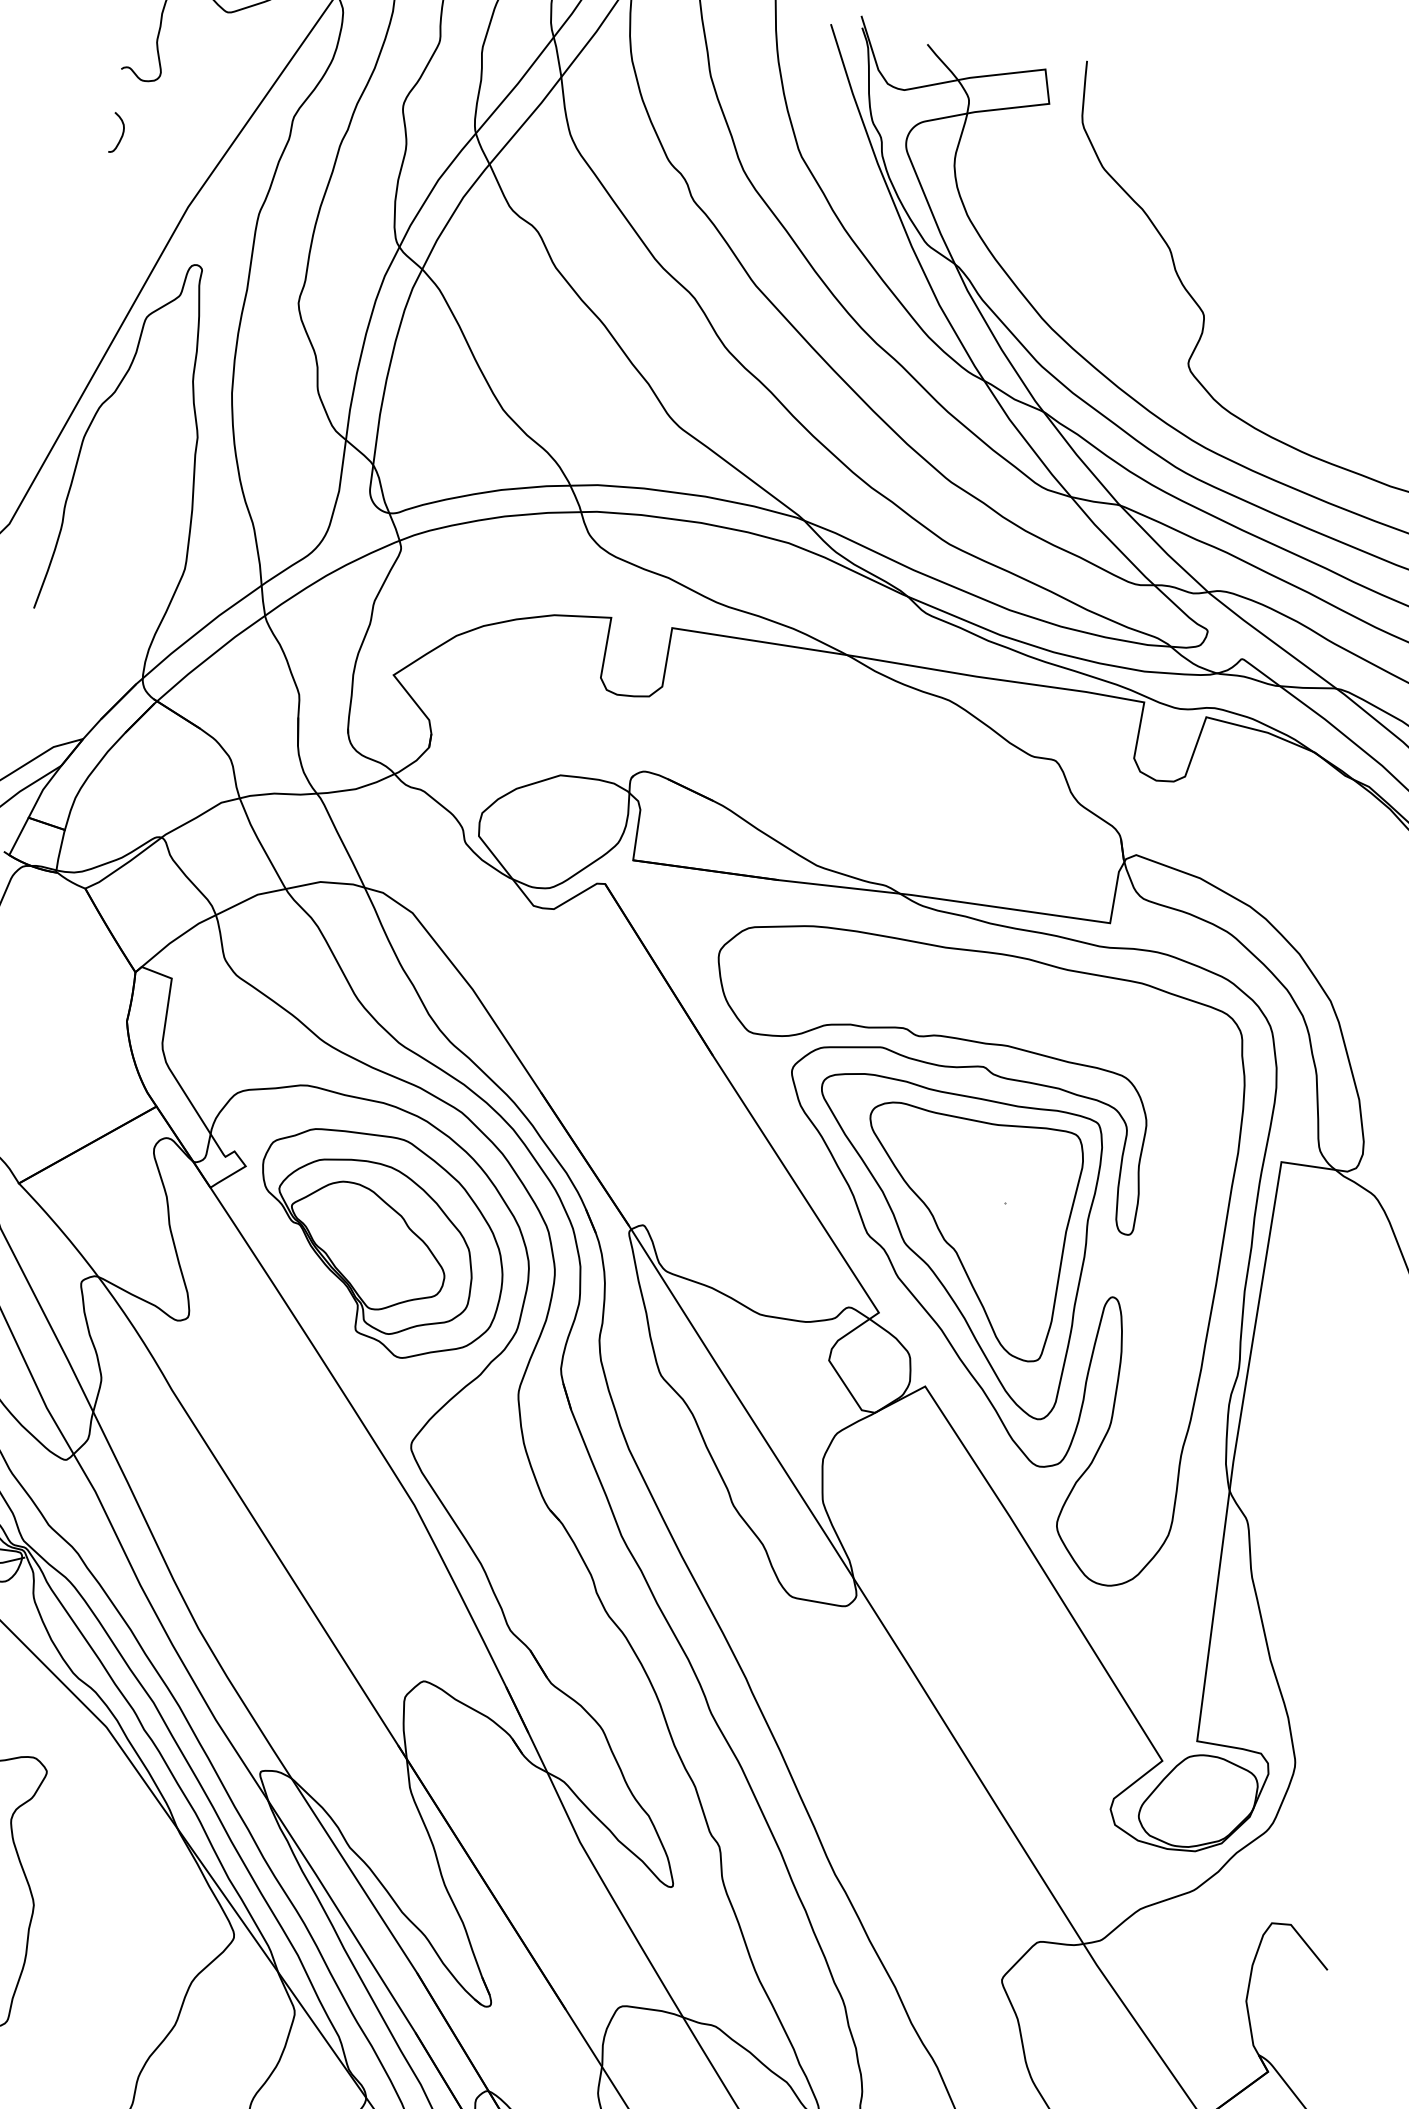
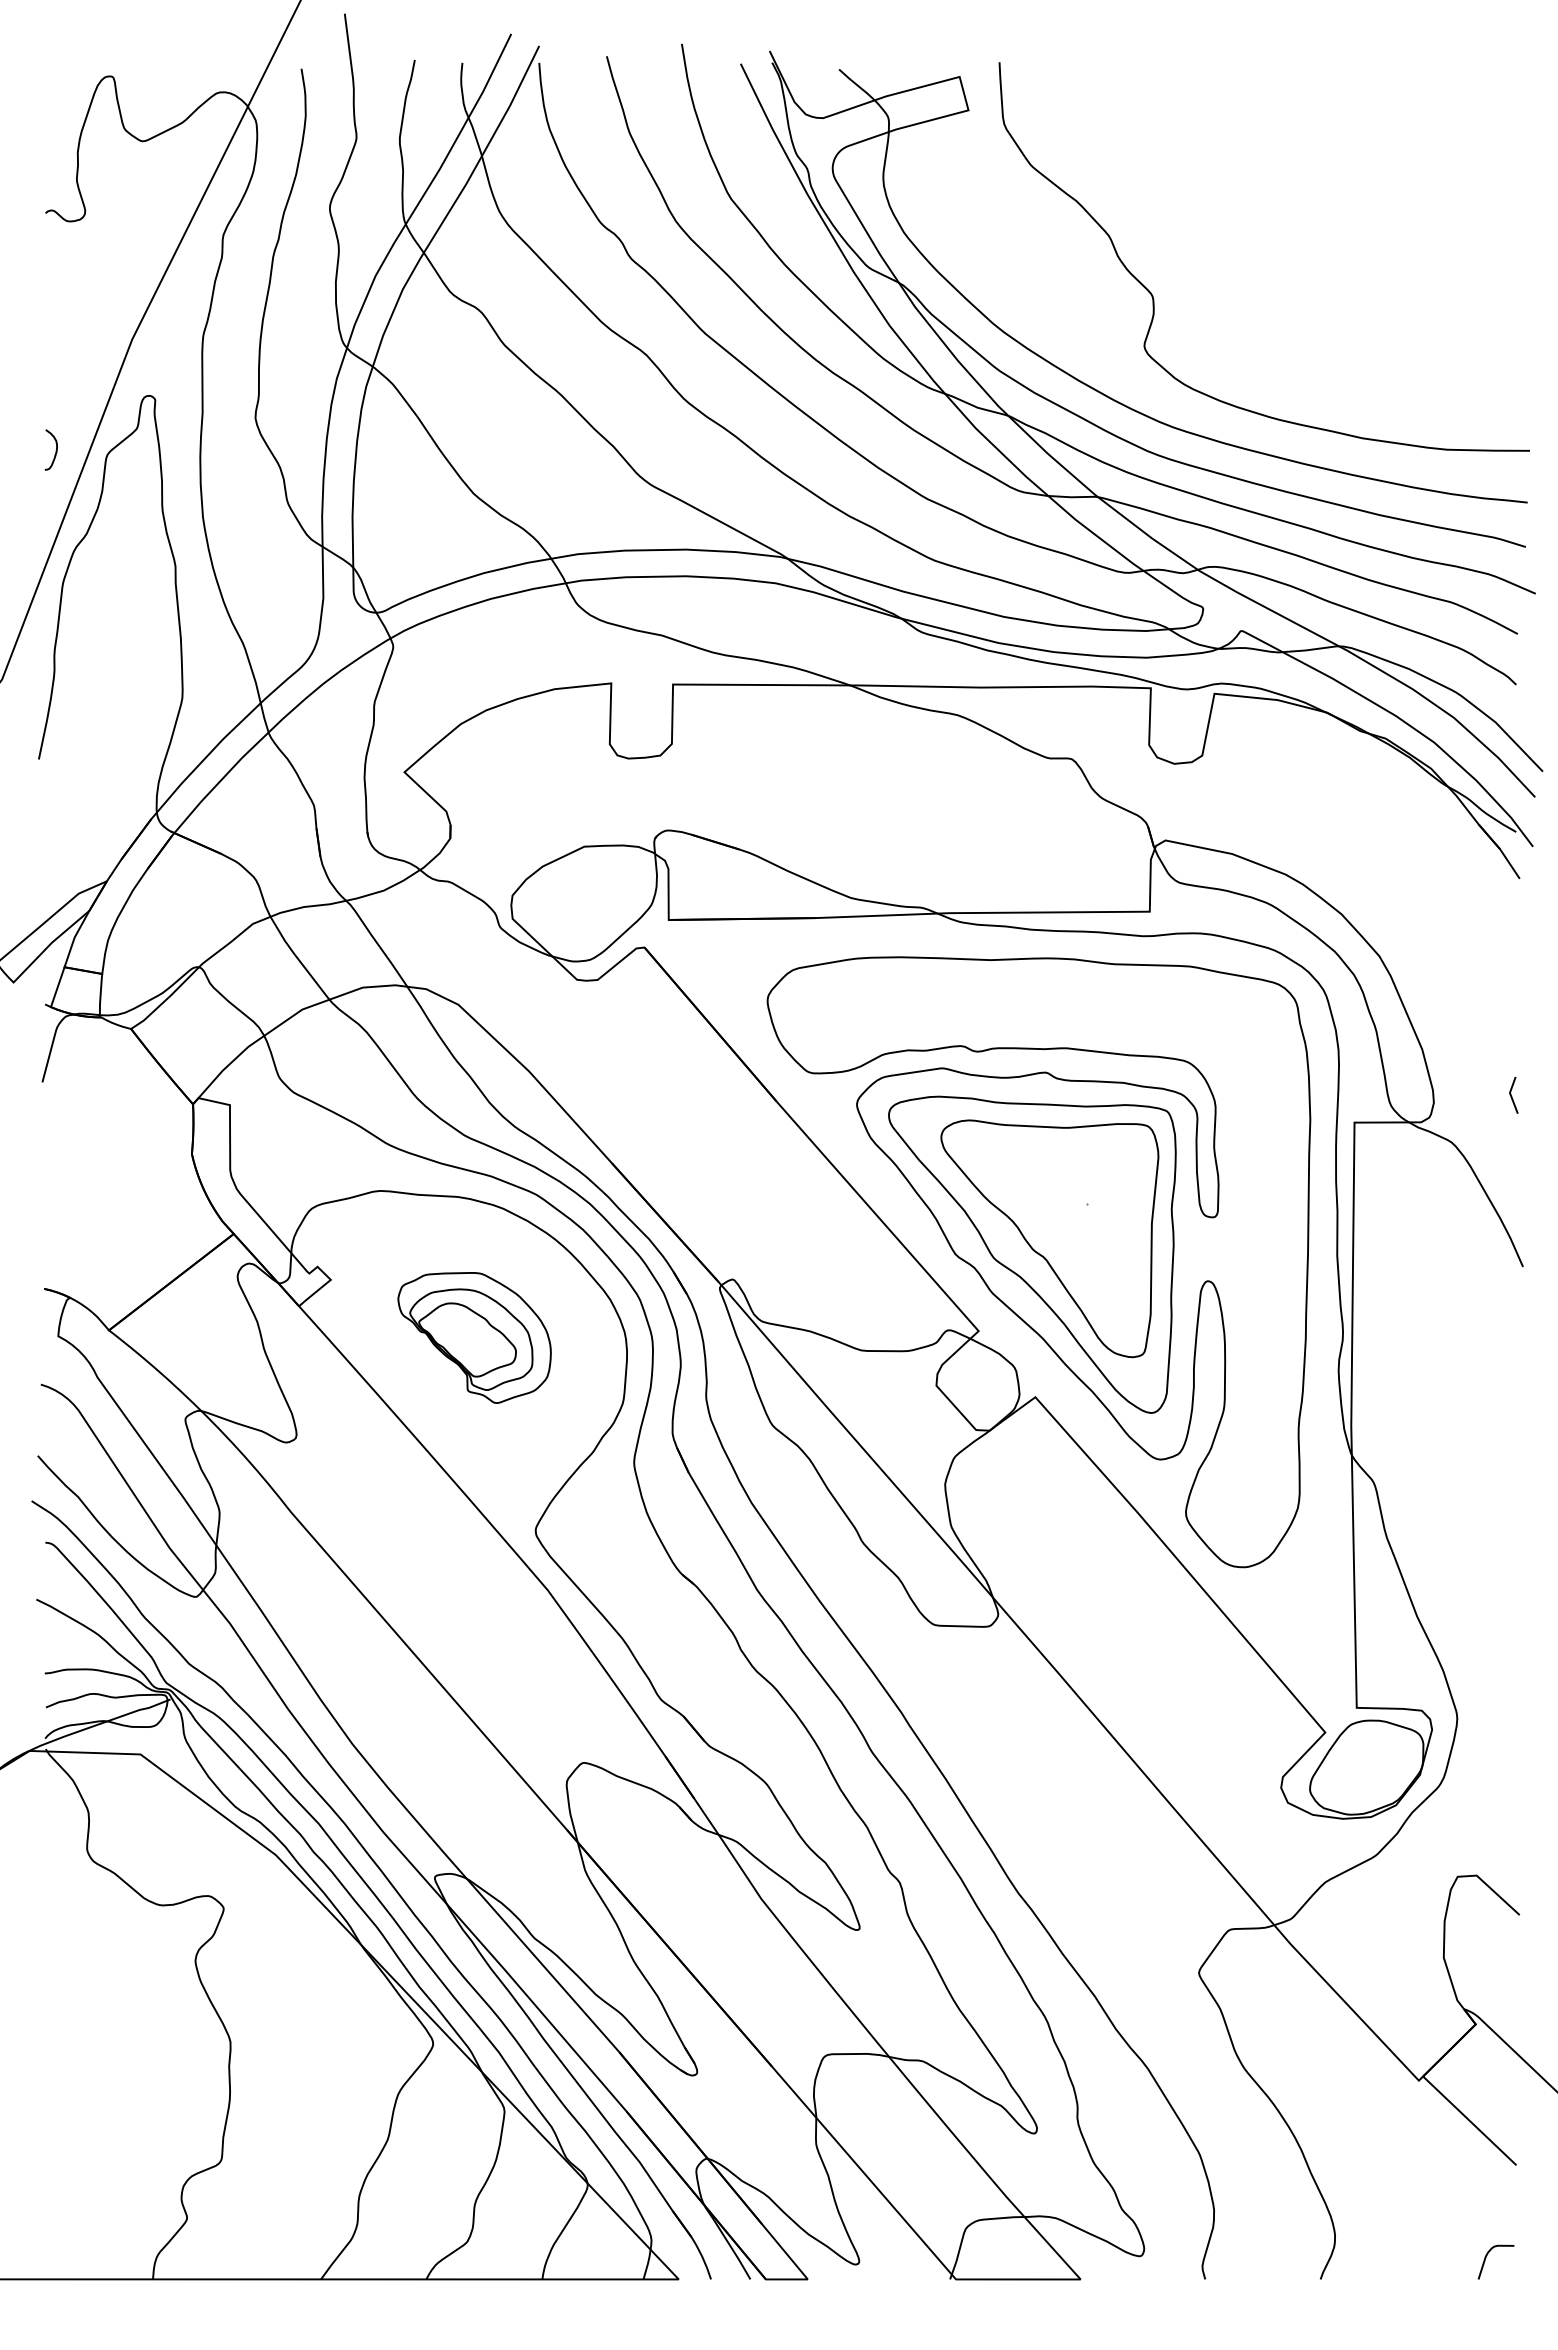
curve: (121, 134) -> (55, 450), moved
part: (379, 1244) -> (474, 1337), size x0.6

